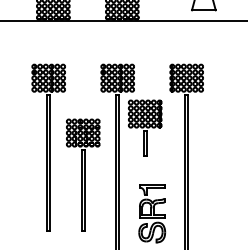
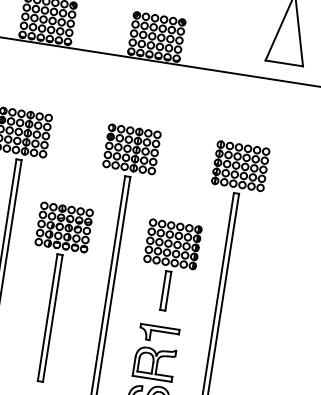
part: (145, 127) -> (170, 265), moved

